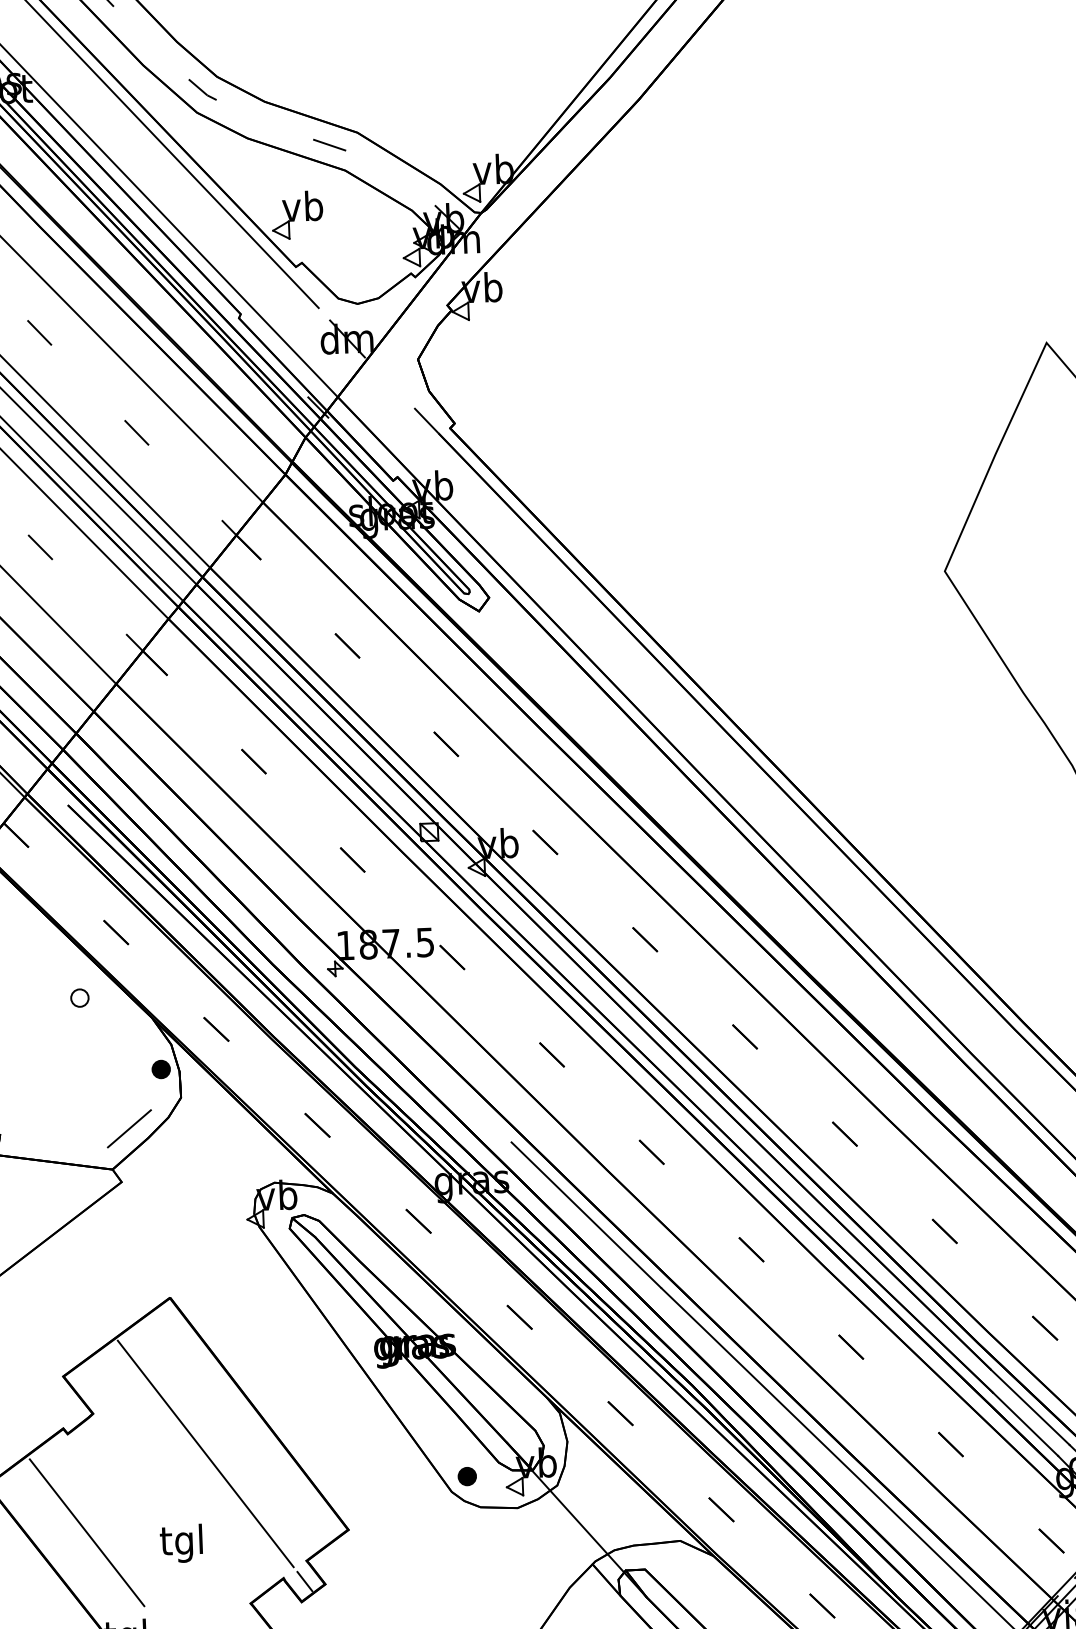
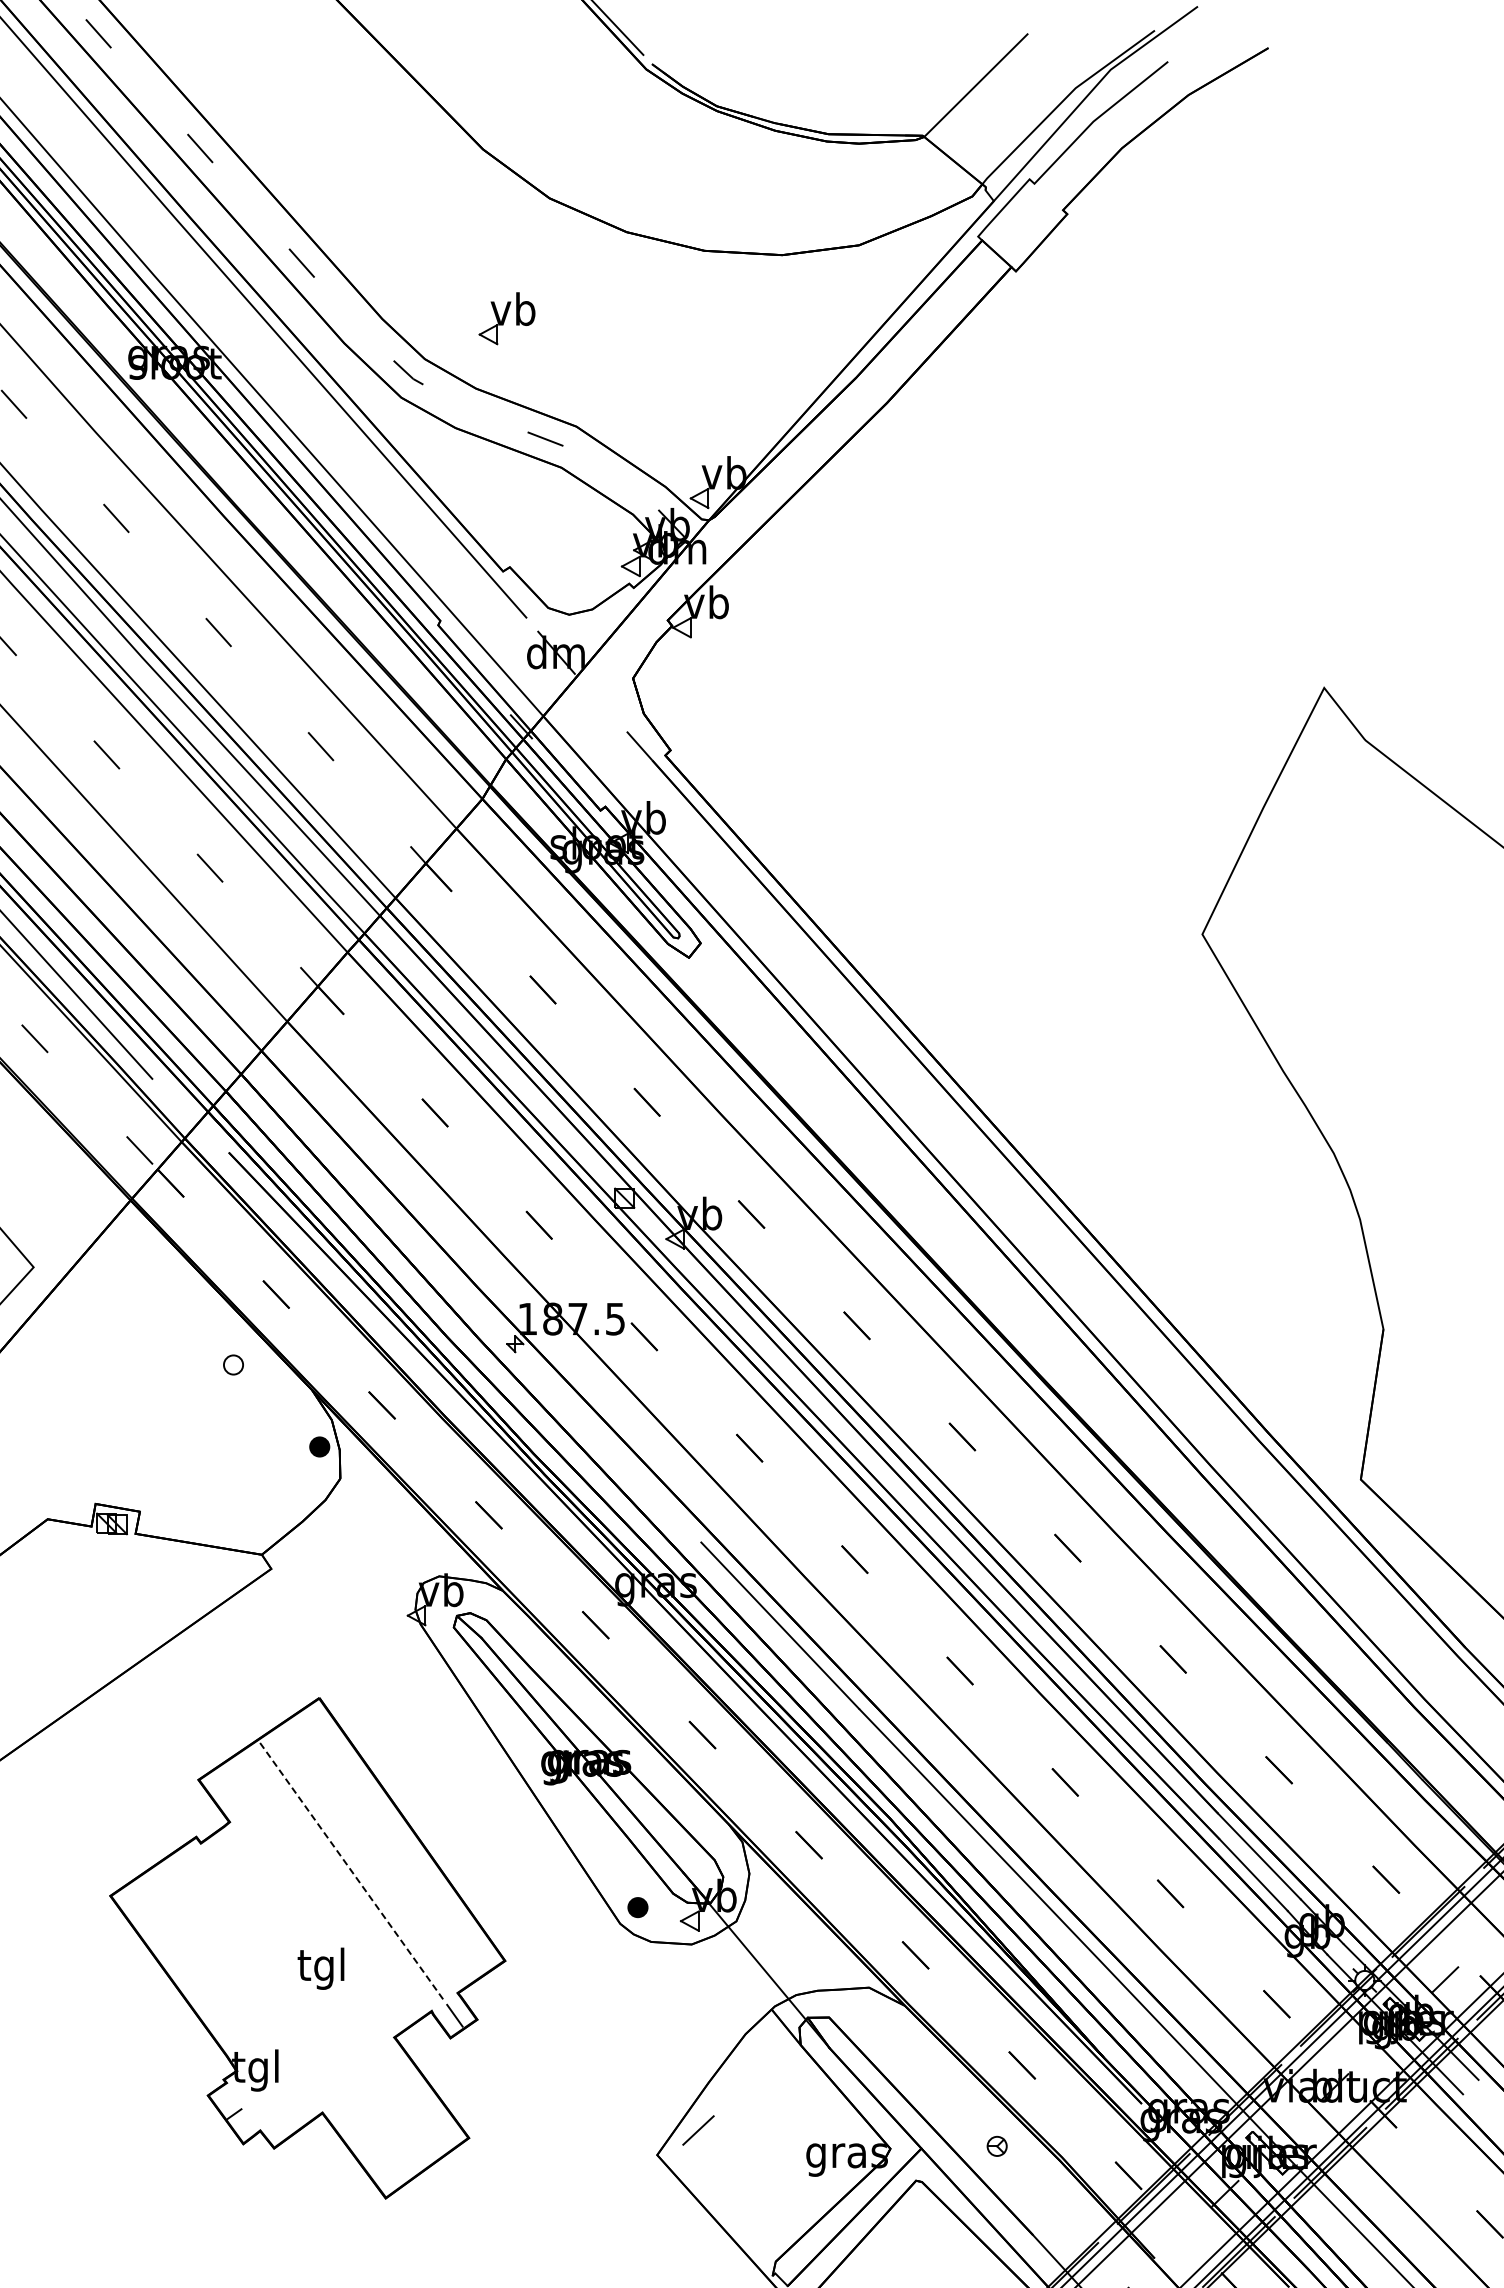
part: (296, 215) -> (506, 318), moved
line: (128, 1128) -> (281, 1510), removed
line: (205, 1454) -> (351, 1871), solid -> dashed
line: (86, 1532) -> (217, 1952), removed

